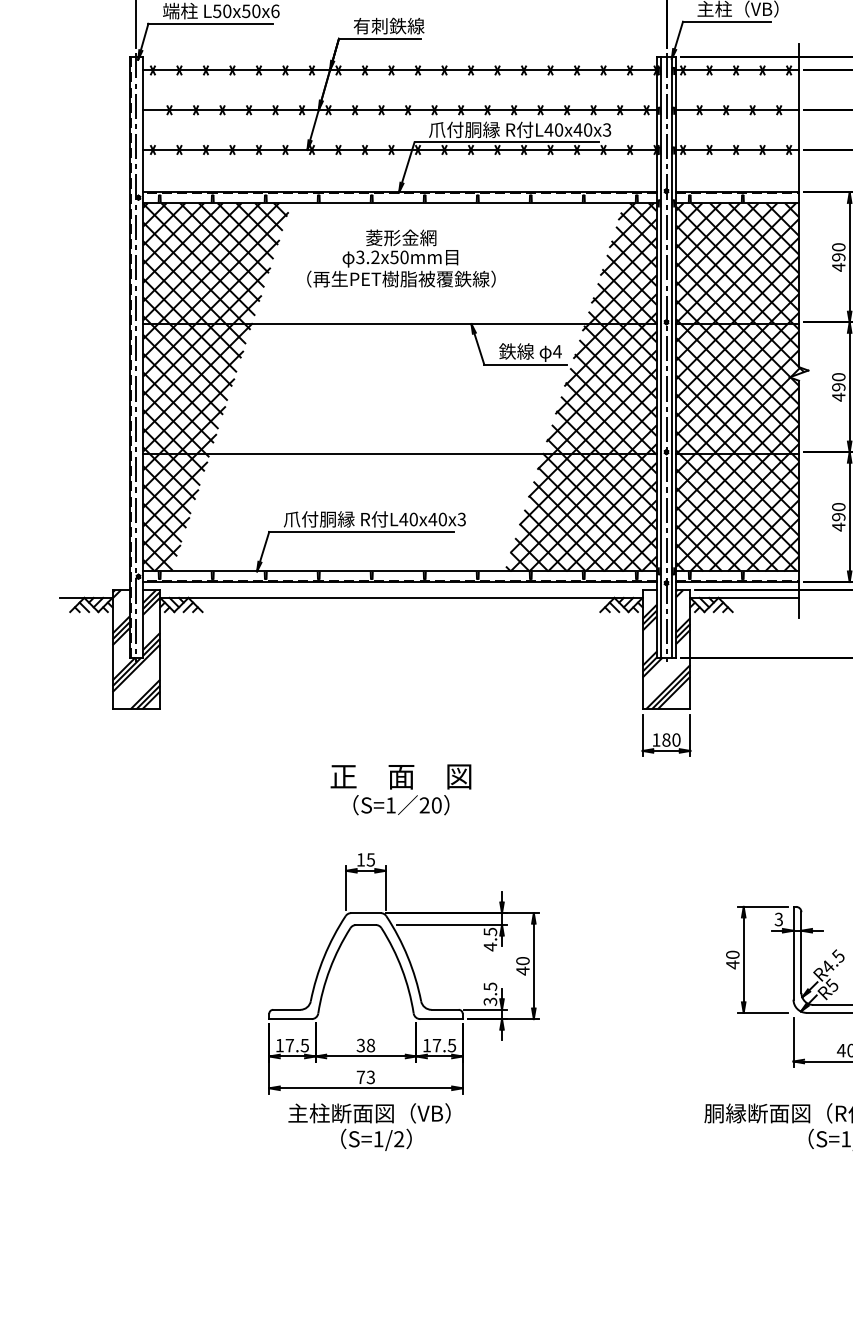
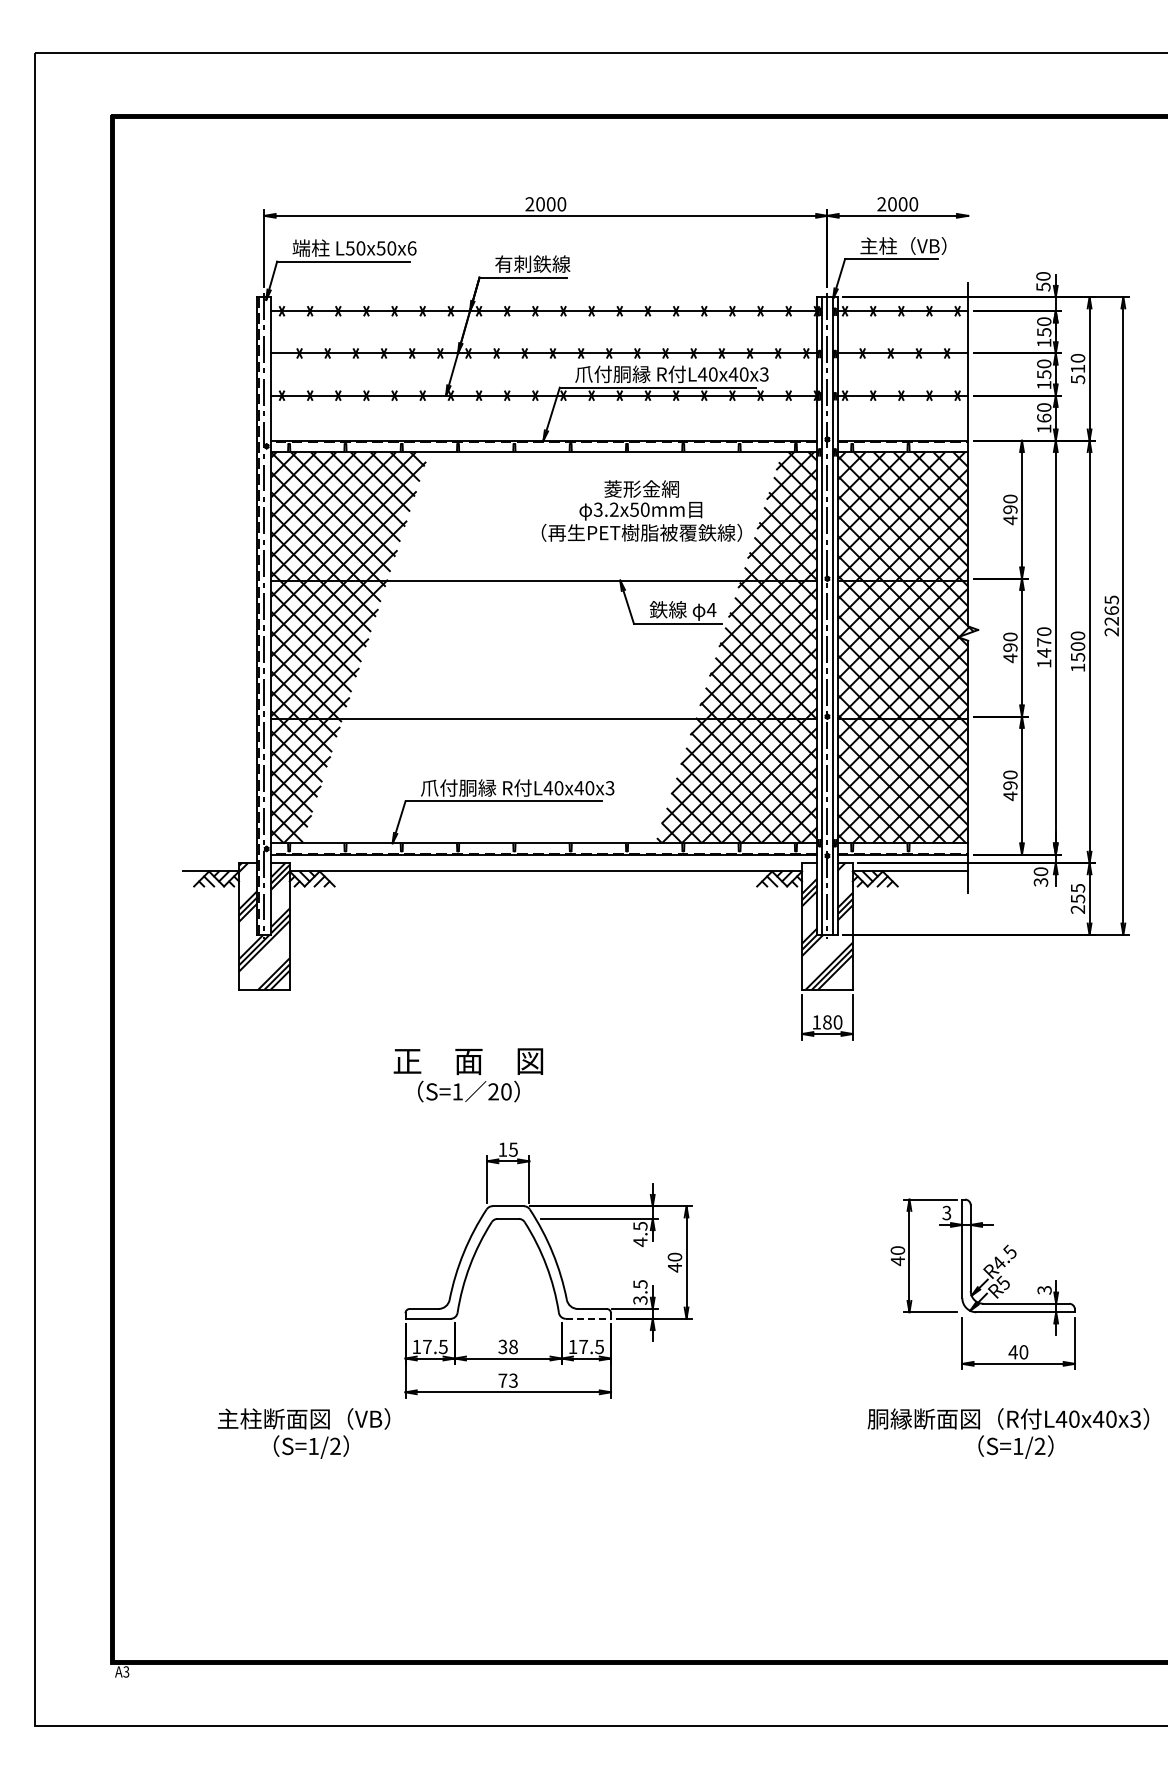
text: (401, 258) -> (641, 510), moved
text: (401, 790) -> (468, 1075), moved
line: (441, 1018) -> (588, 1318), solid -> dashed
text: (369, 1127) -> (303, 1433), moved

